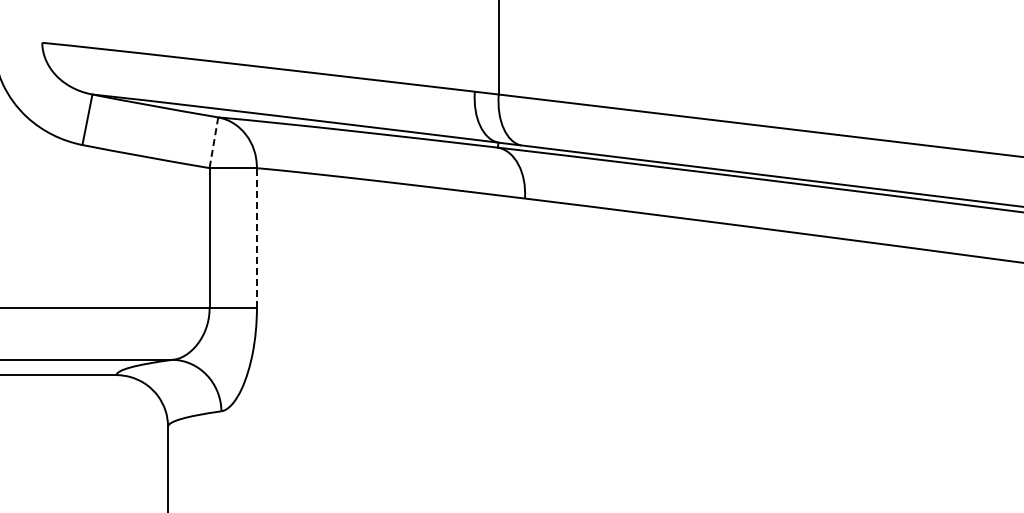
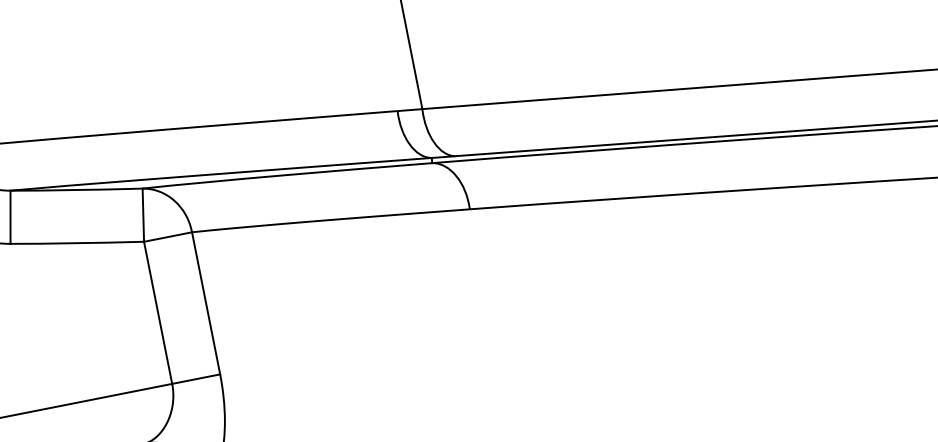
line: (213, 142) -> (142, 215), dashed -> solid
line: (256, 237) -> (205, 302), dashed -> solid

